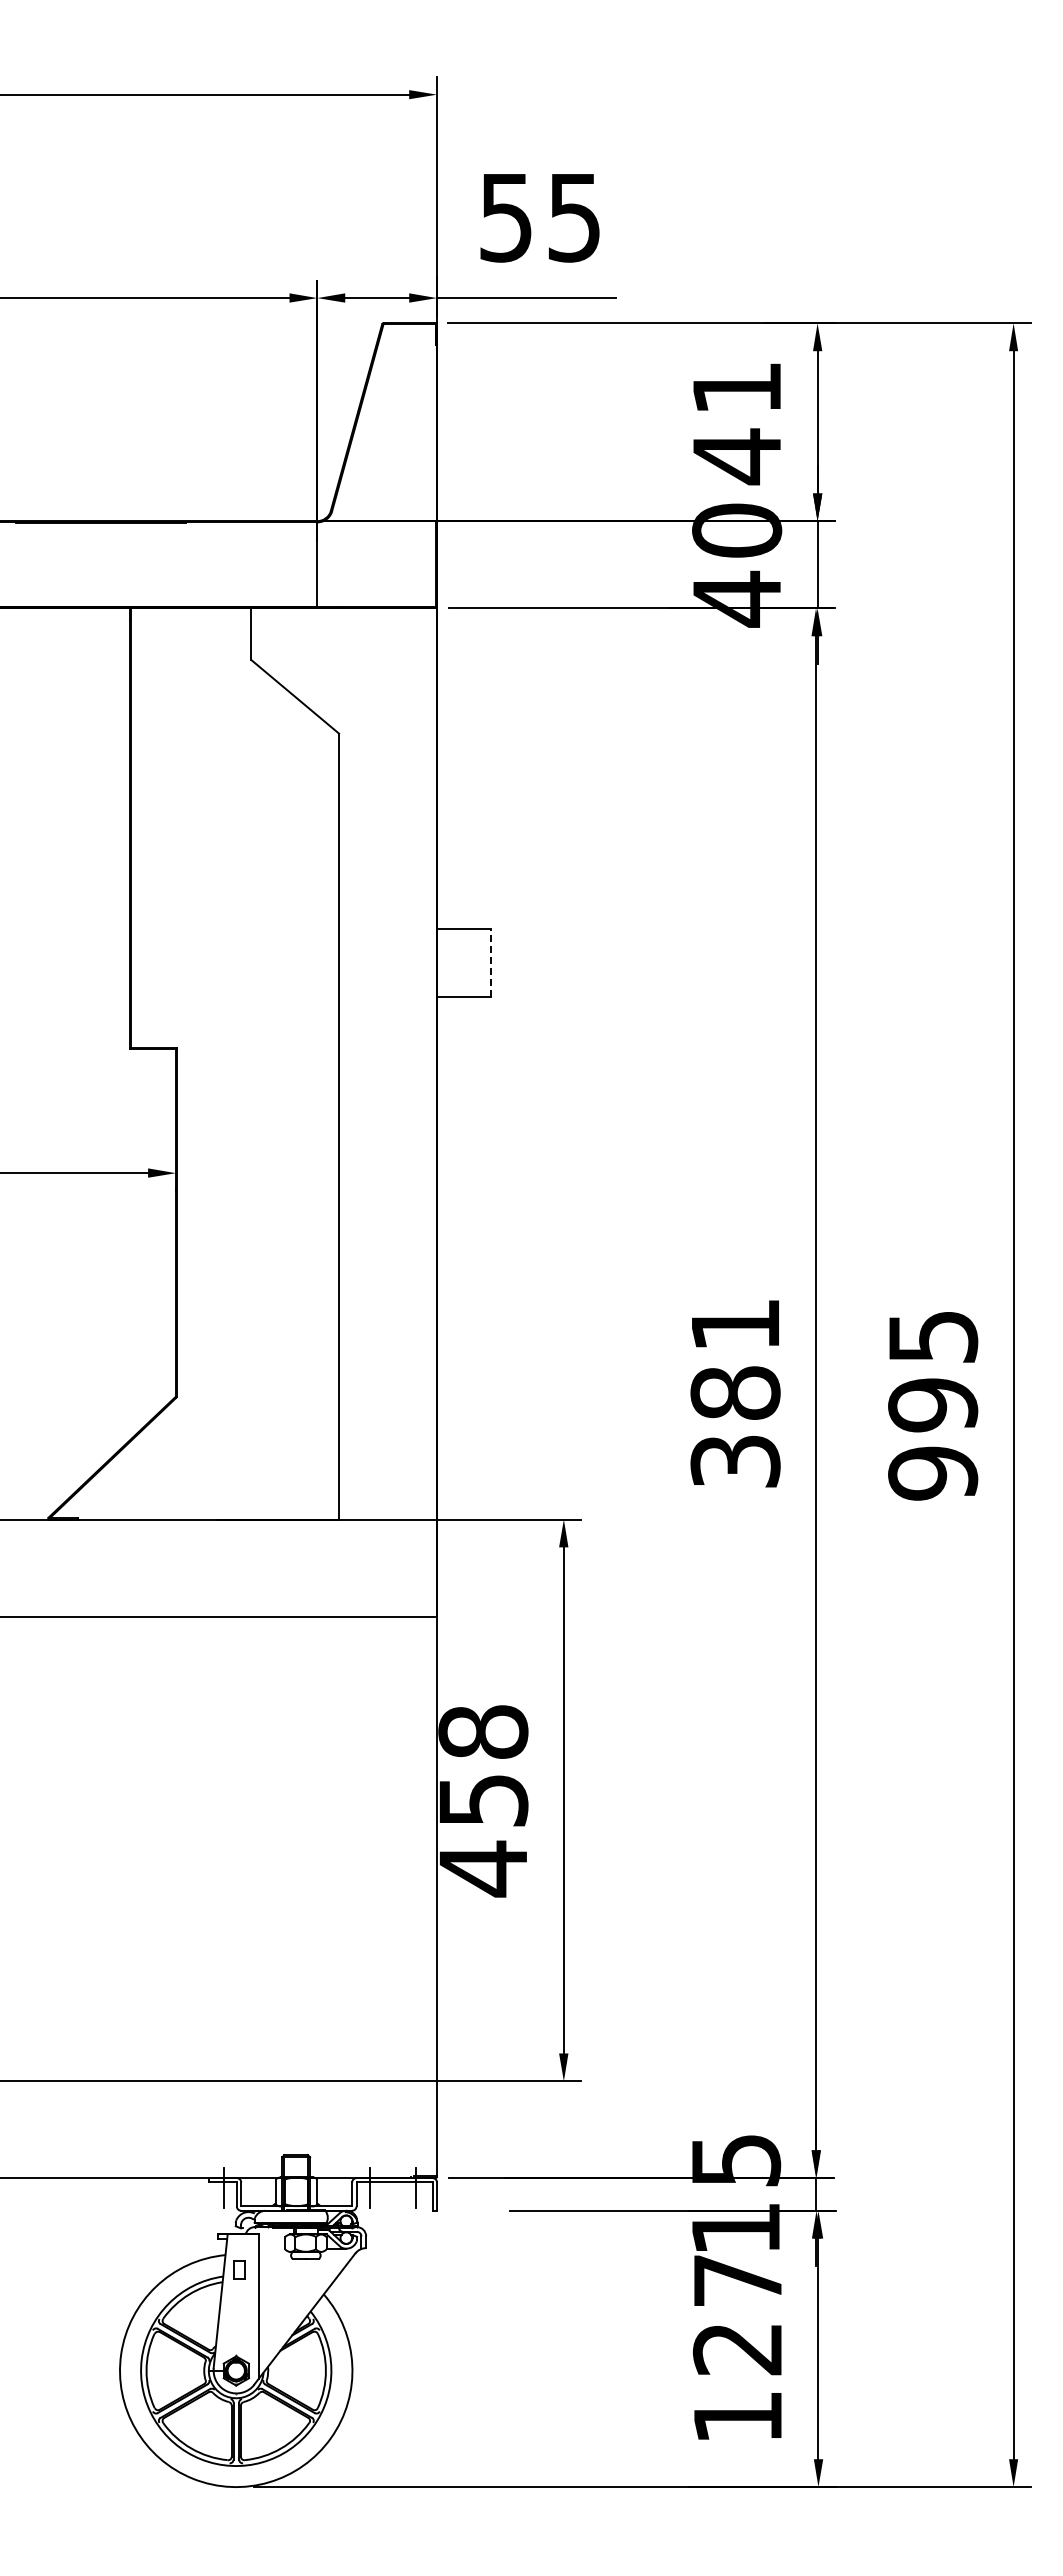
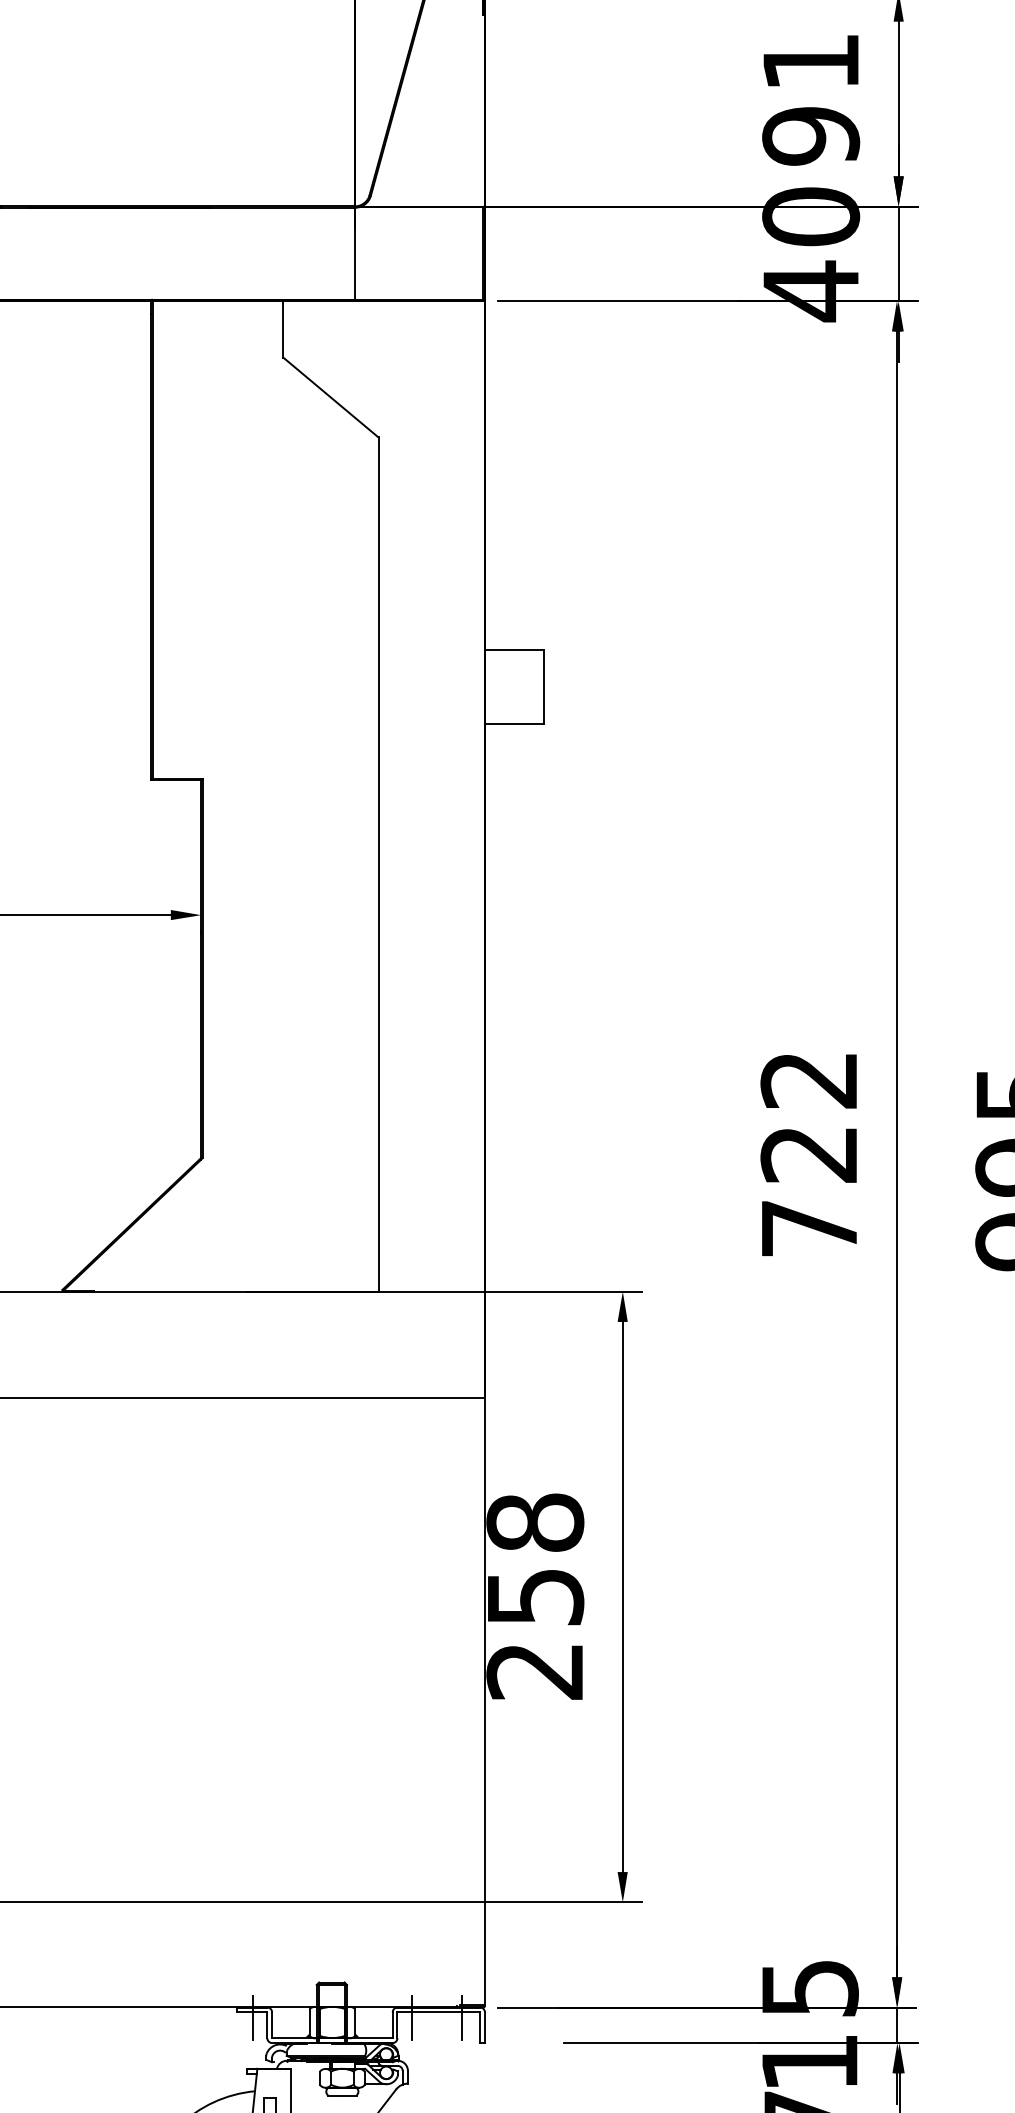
text: (737, 456) -> (811, 136), 41 -> 91
line: (491, 963) -> (544, 687), dashed -> solid
text: (735, 1393) -> (809, 1154), 381 -> 722
text: (482, 1868) -> (534, 1670), 458 -> 258

